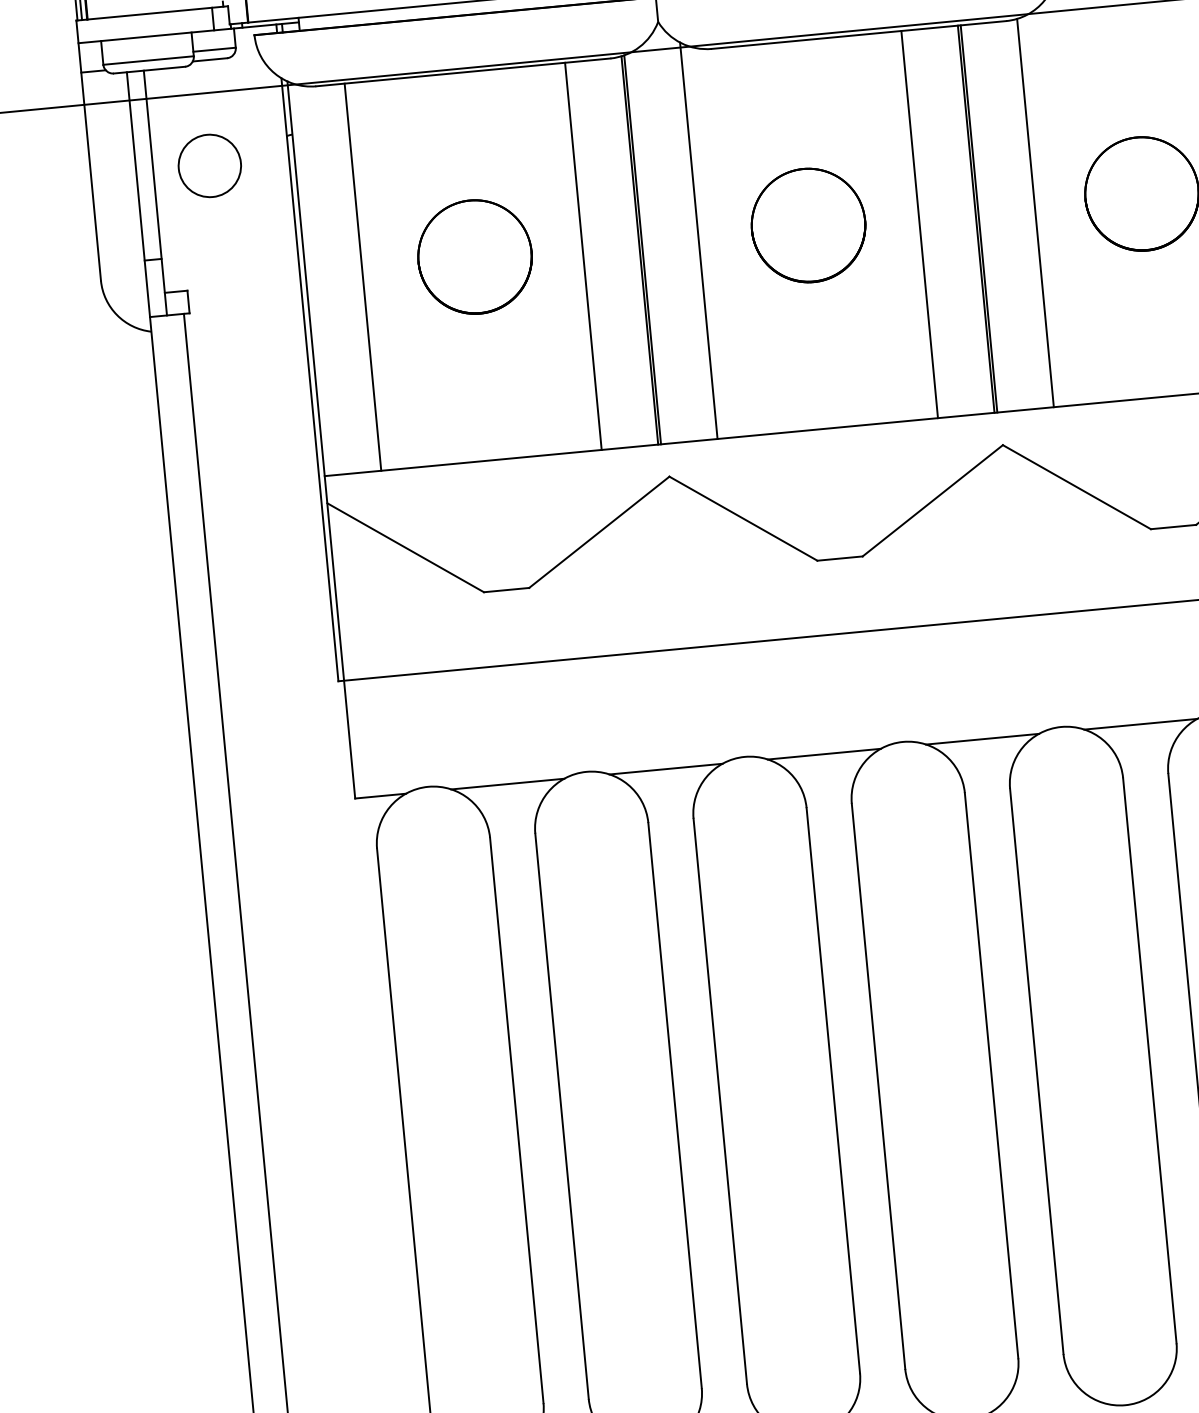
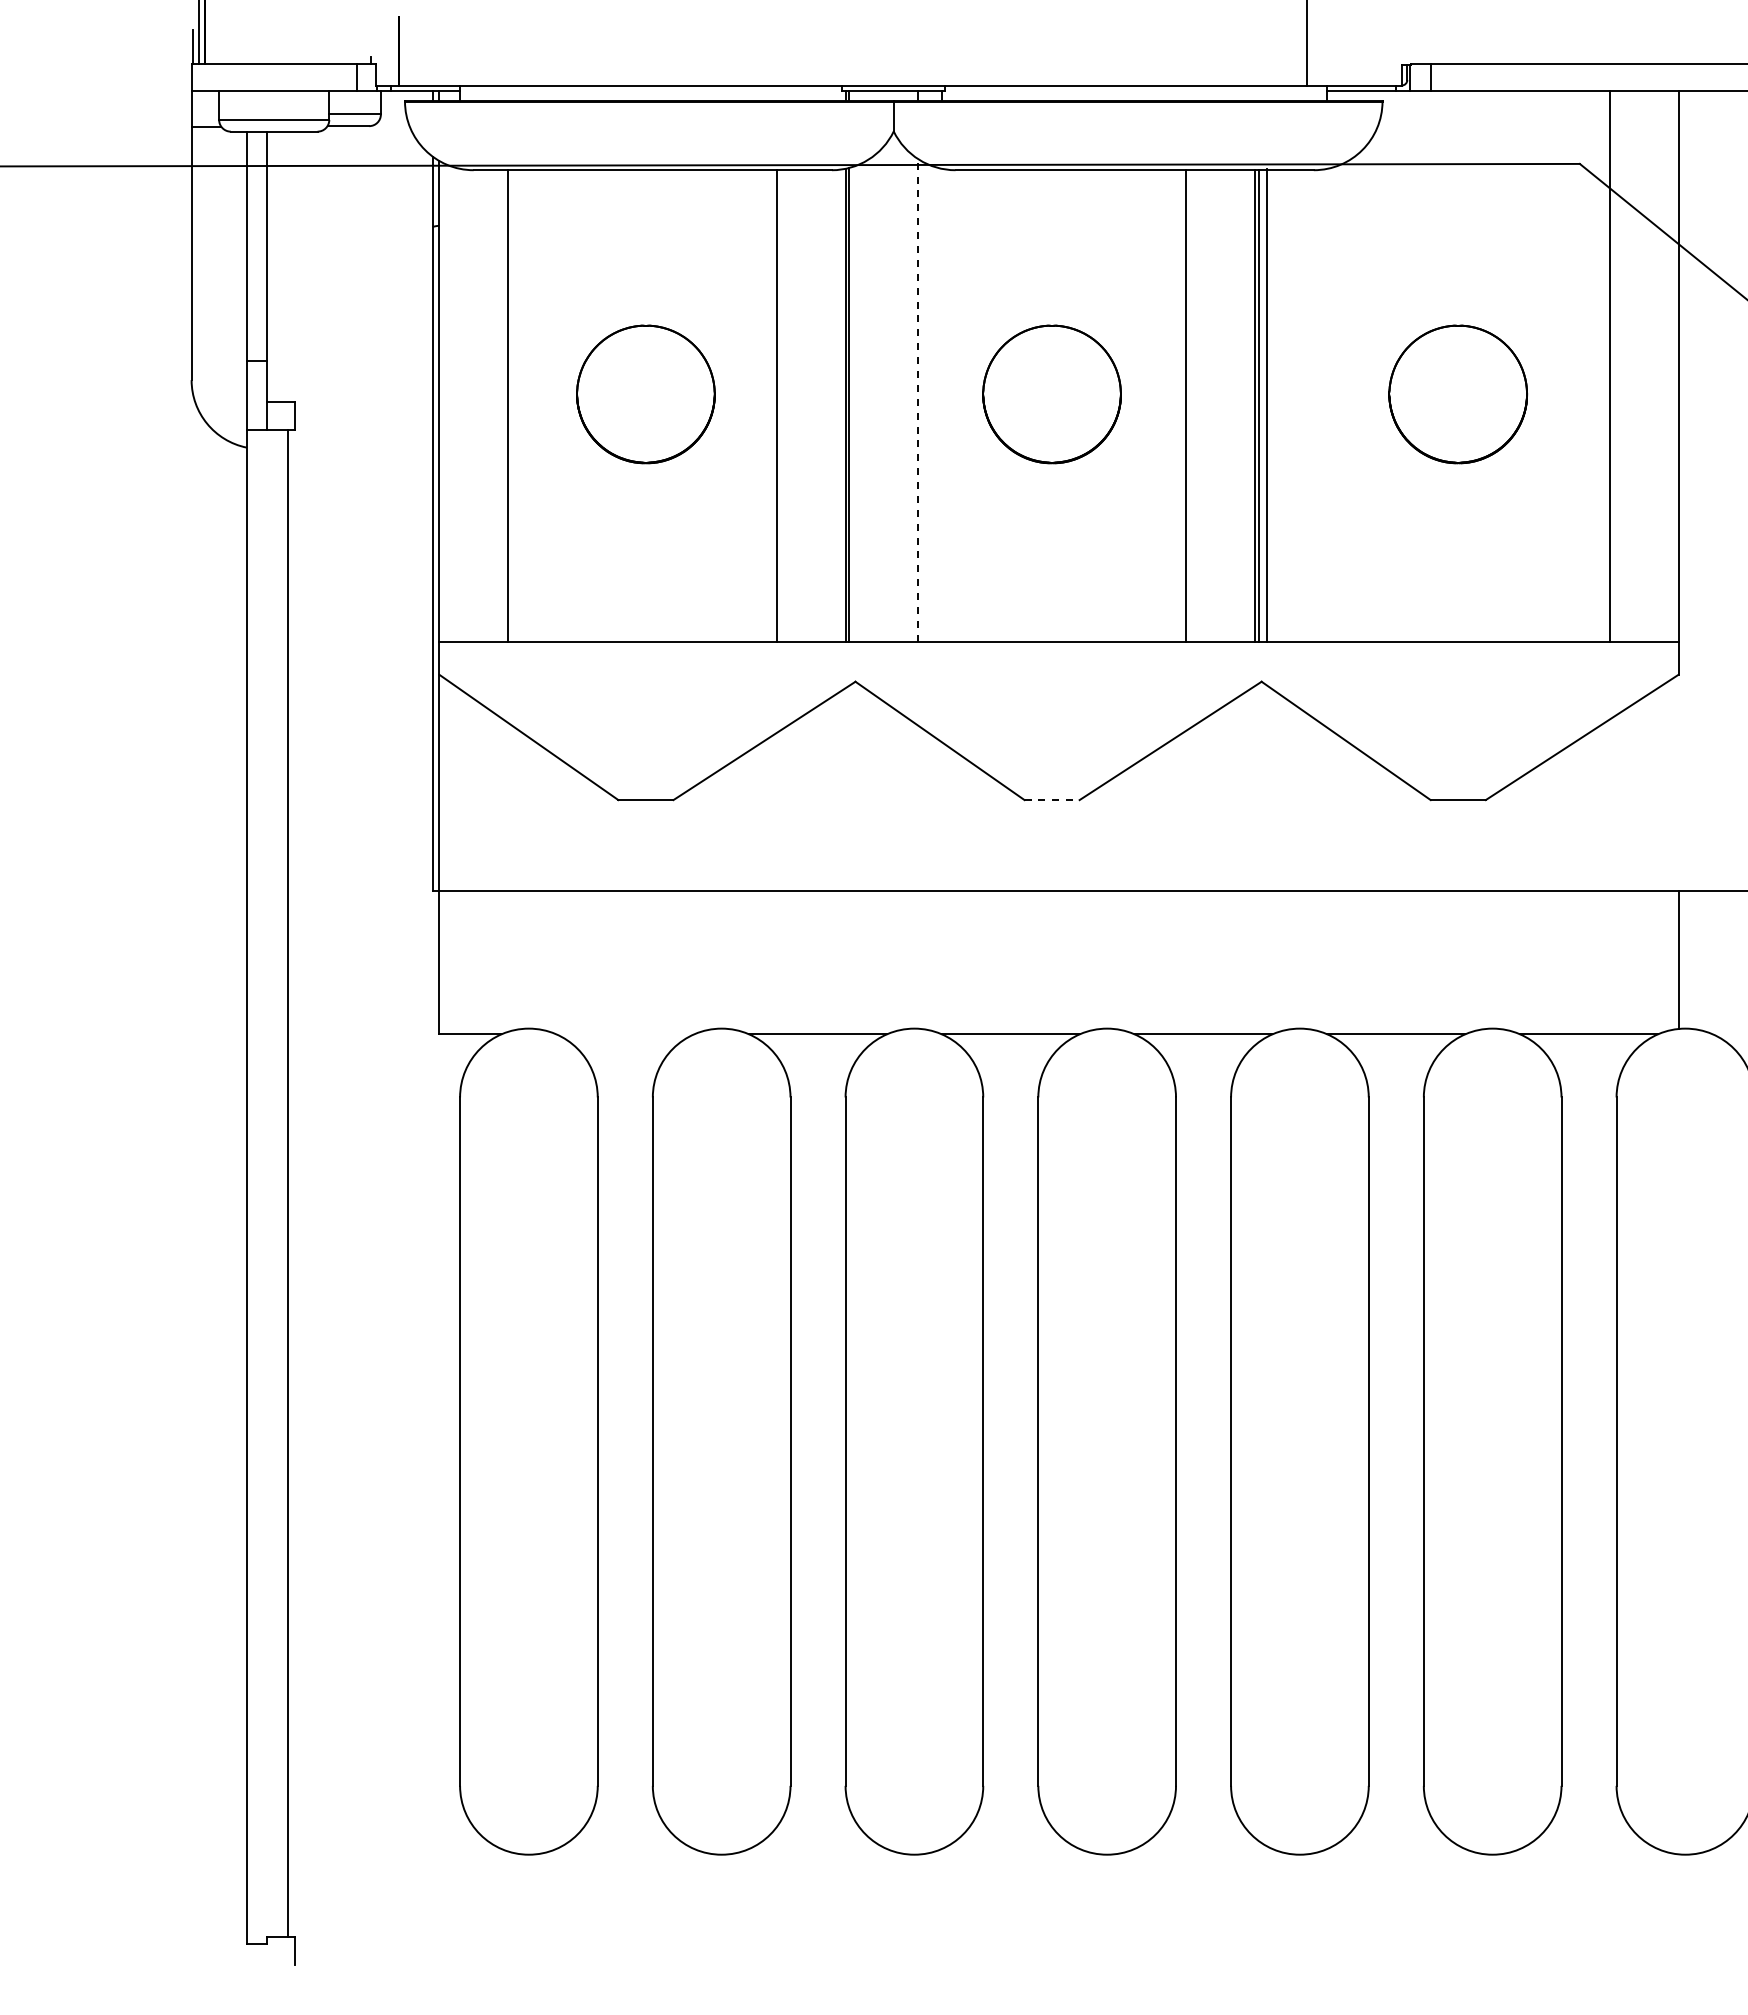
circle: (209, 165) -> (335, 253), removed
line: (1035, 212) -> (1267, 404), moved
line: (698, 240) -> (917, 399), solid -> dashed
line: (840, 558) -> (1052, 800), solid -> dashed
line: (507, 784) -> (625, 1034), removed

